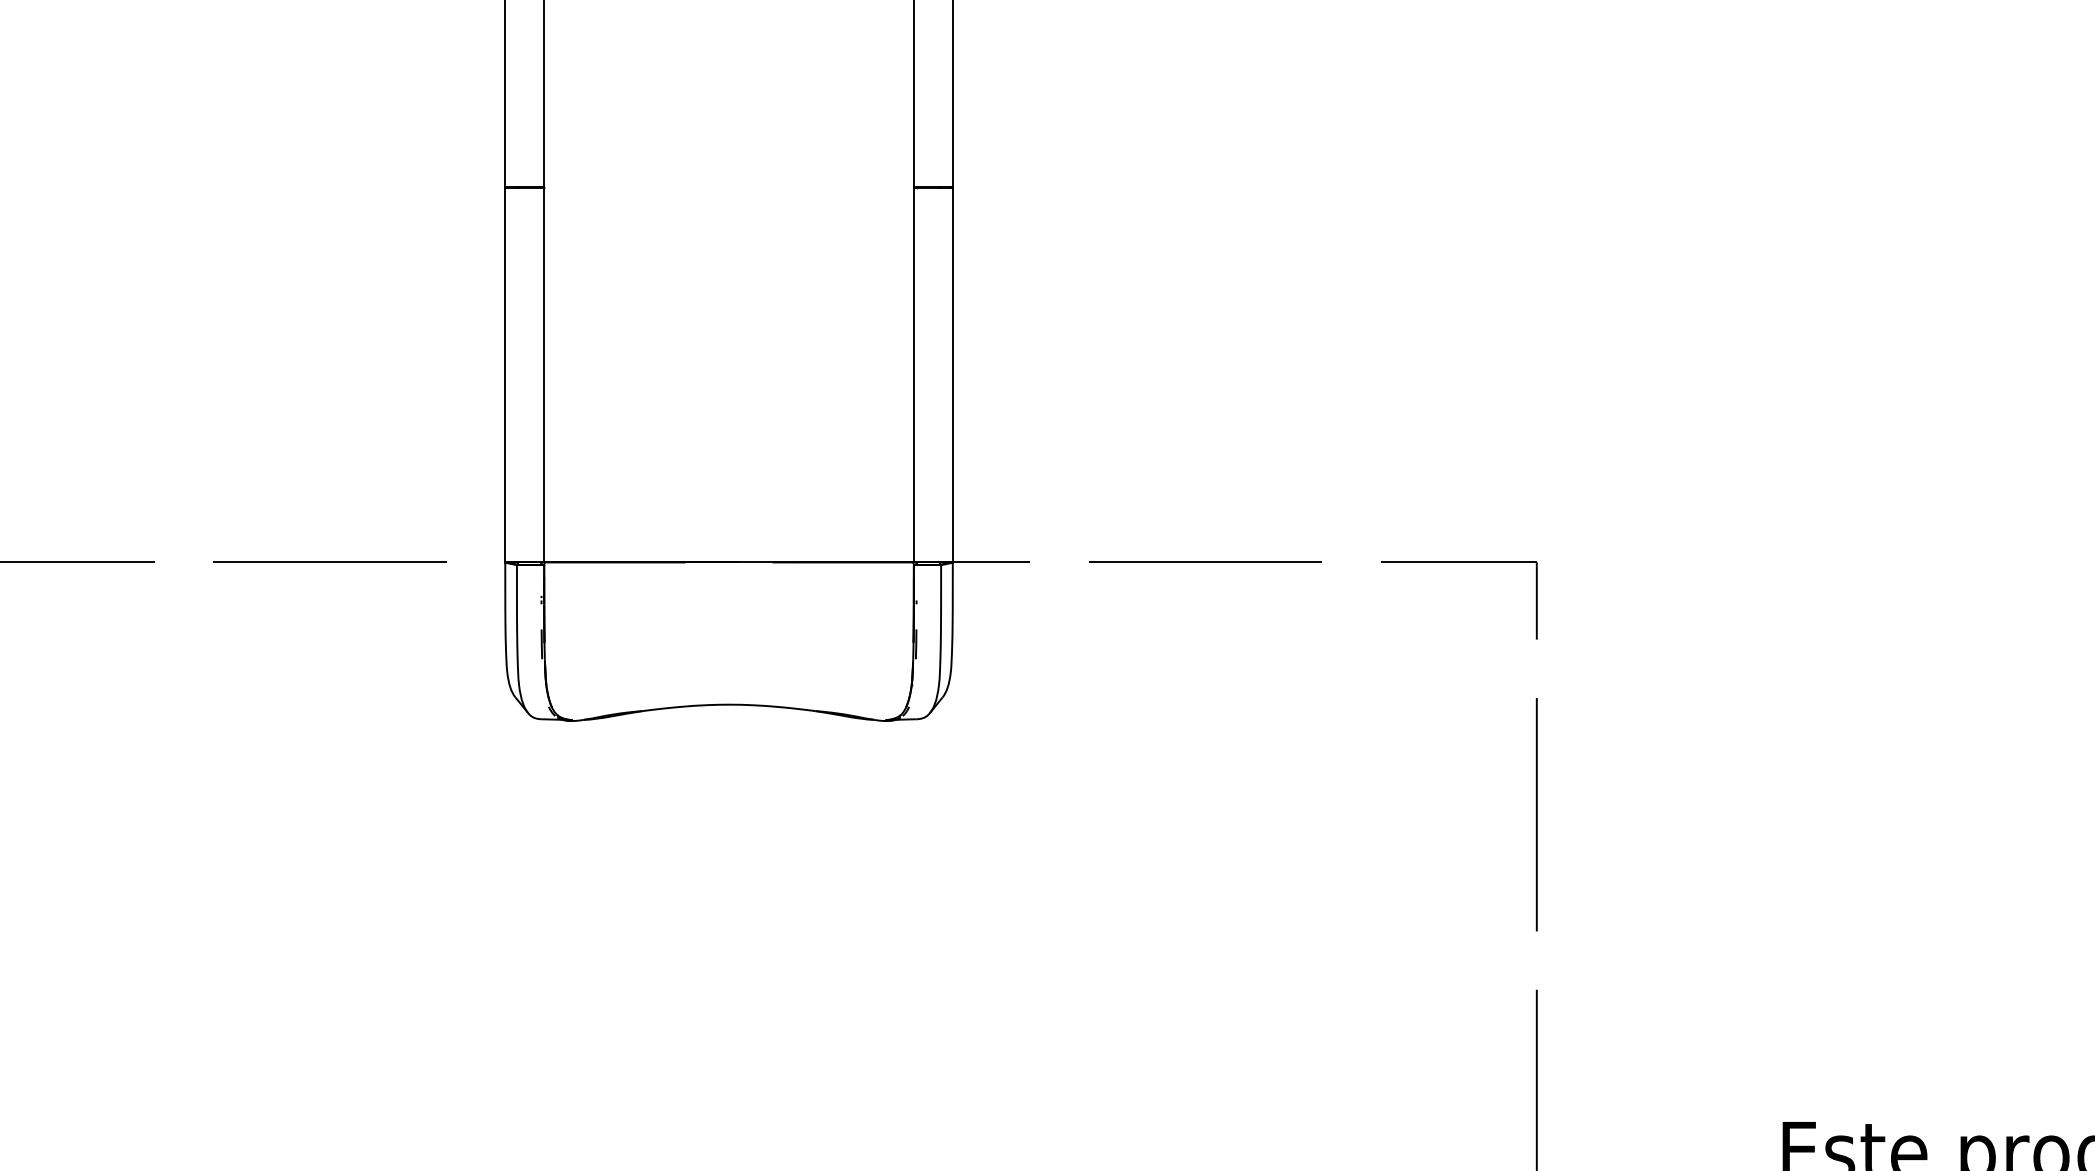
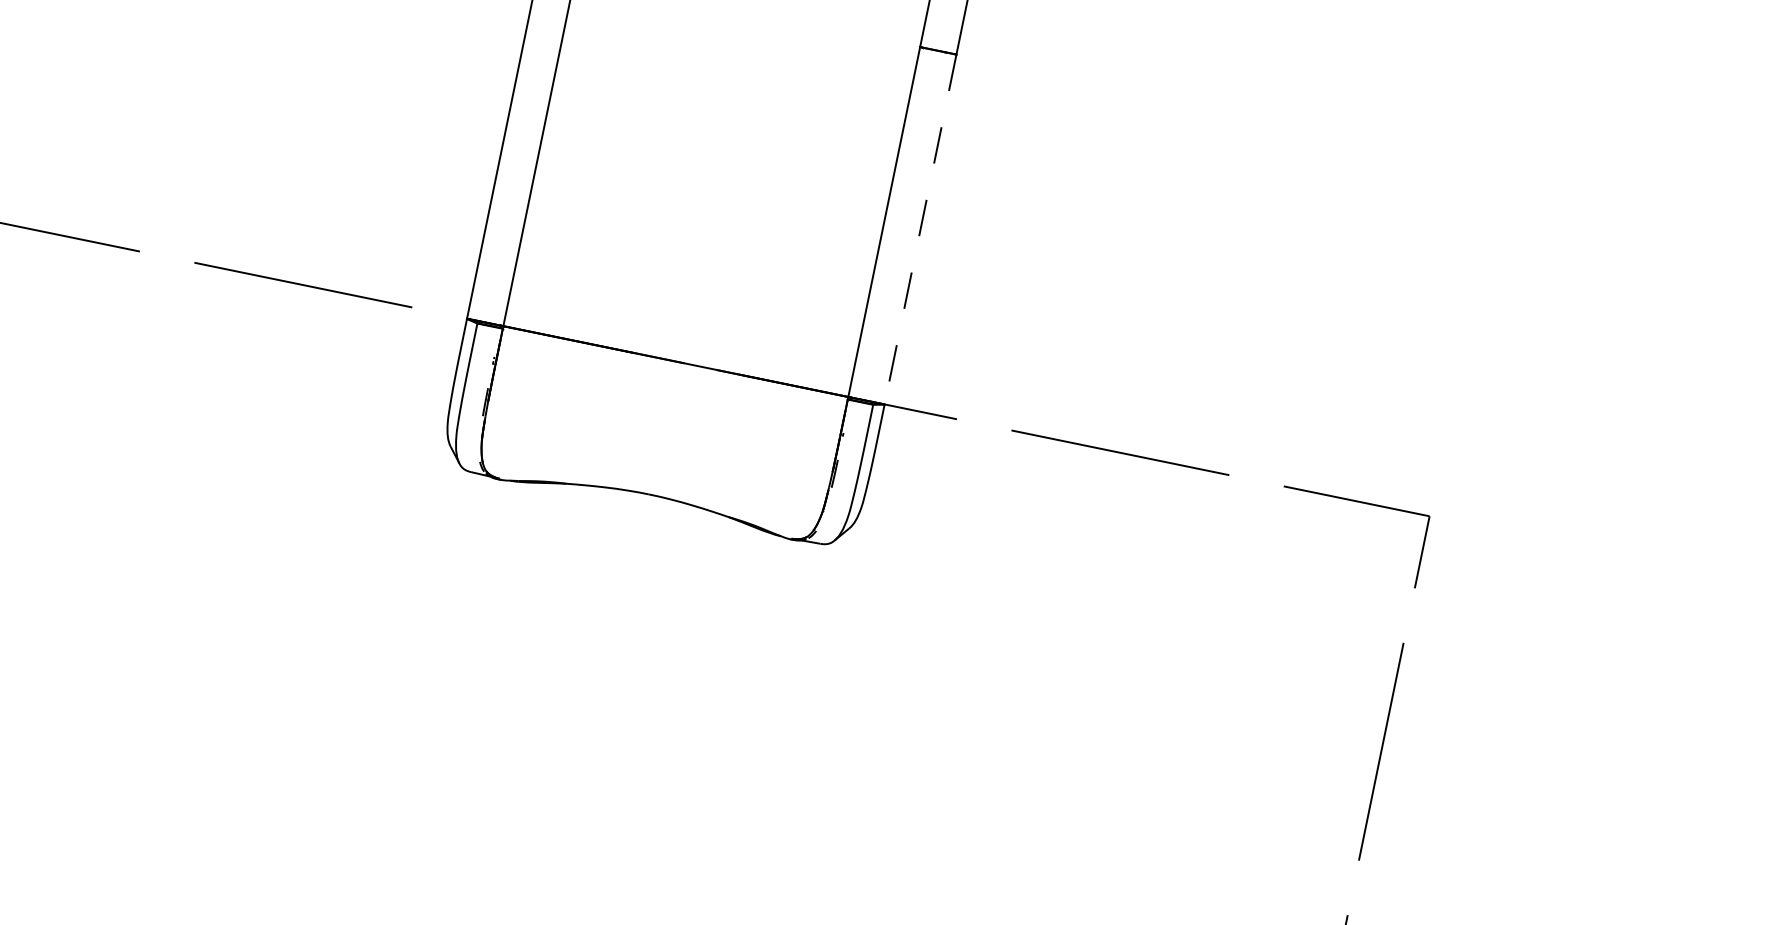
line: (952, 375) -> (920, 229), solid -> dashed

